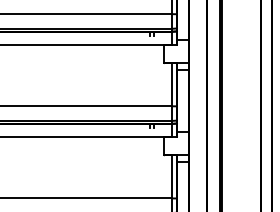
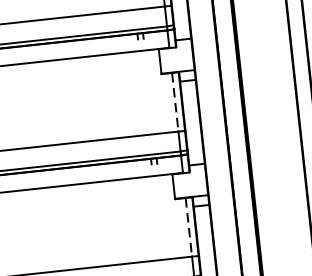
line: (171, 84) -> (174, 102), solid -> dashed
line: (171, 176) -> (188, 226), solid -> dashed

